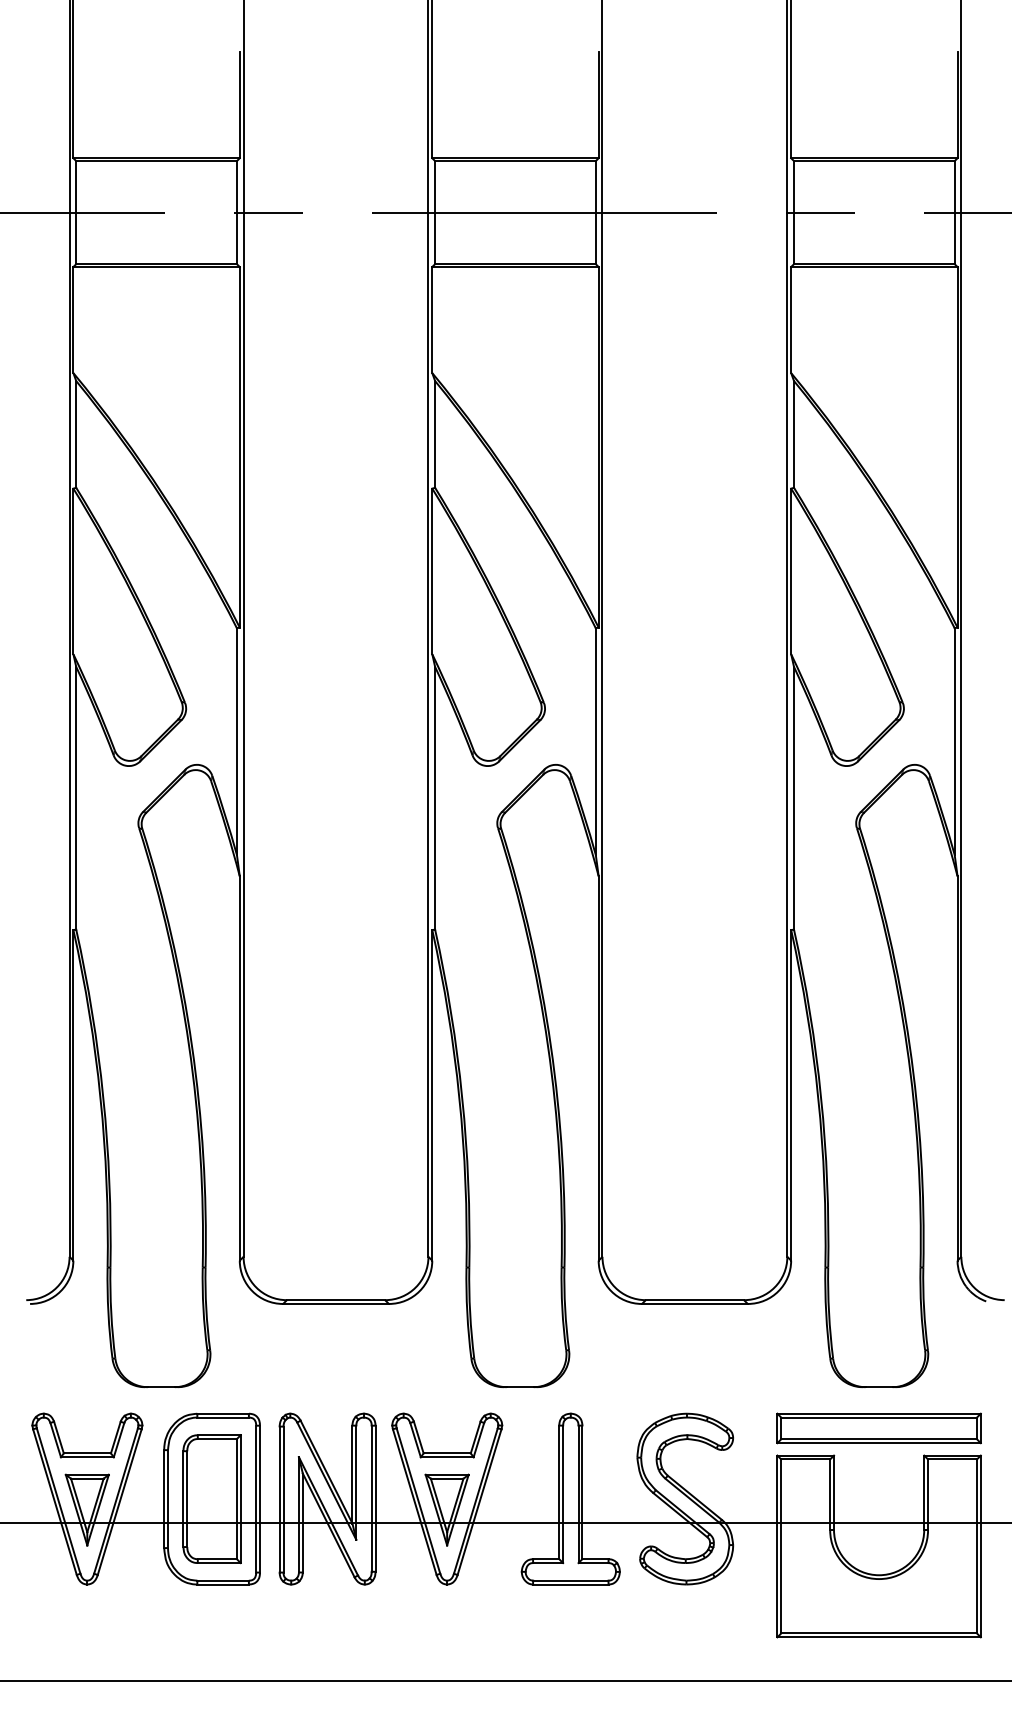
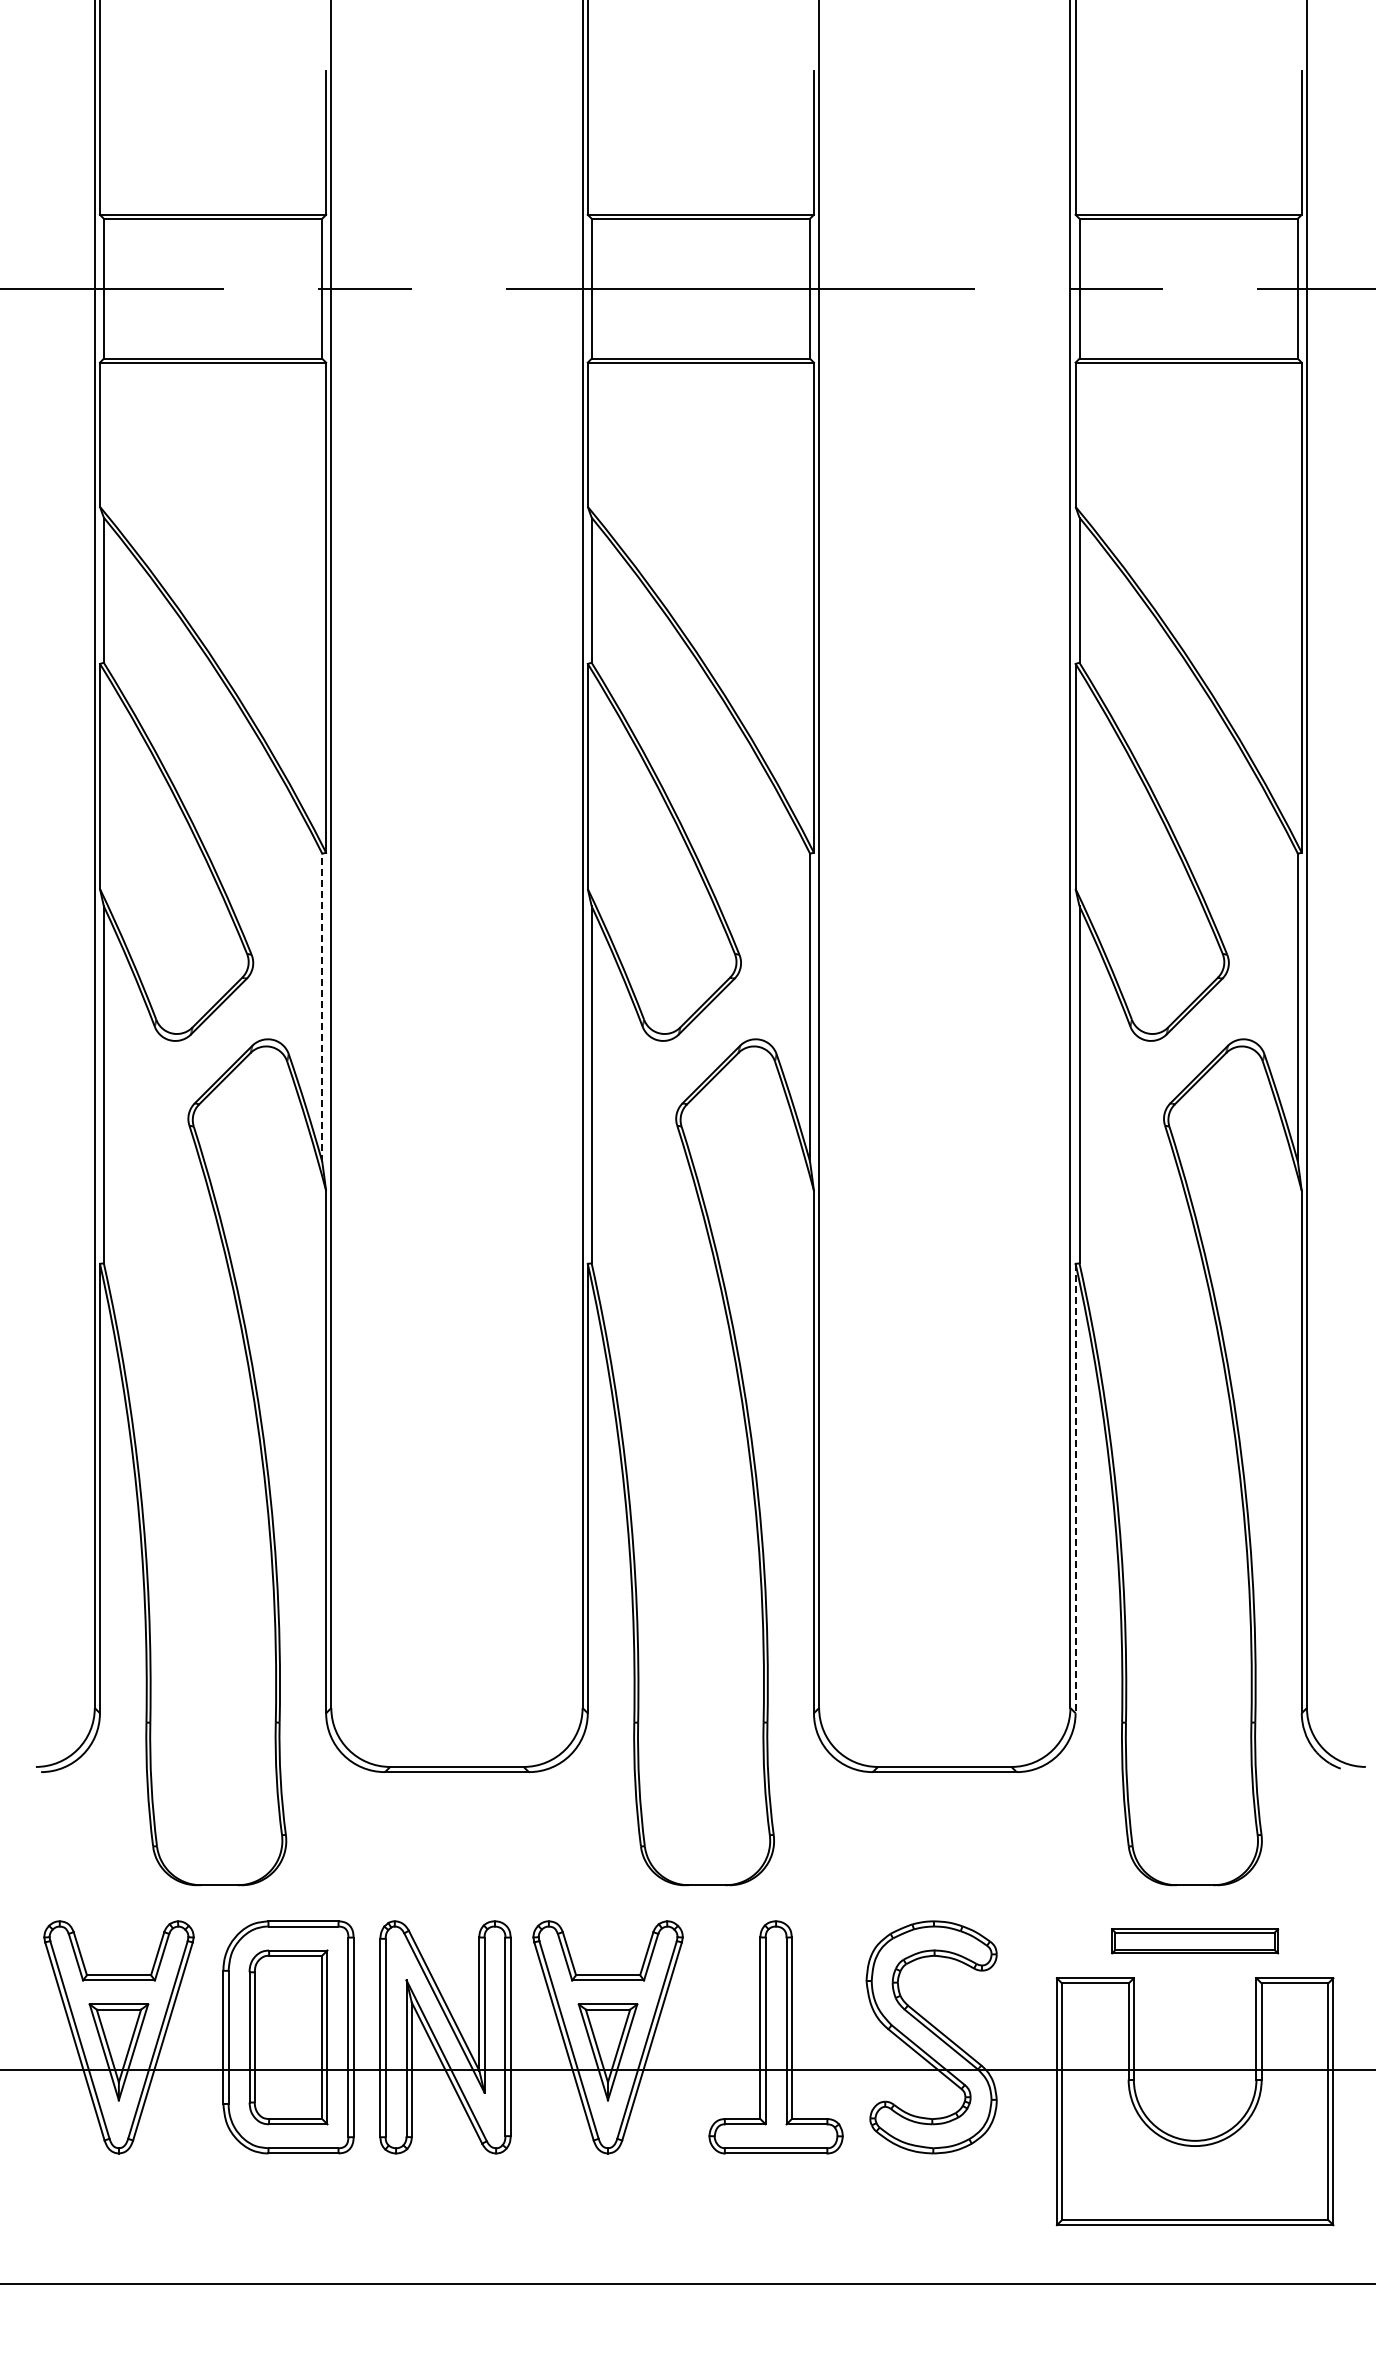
line: (237, 741) -> (322, 1007), solid -> dashed
line: (791, 1095) -> (1075, 1488), solid -> dashed
part: (878, 1428) -> (1194, 1941), size x0.6

